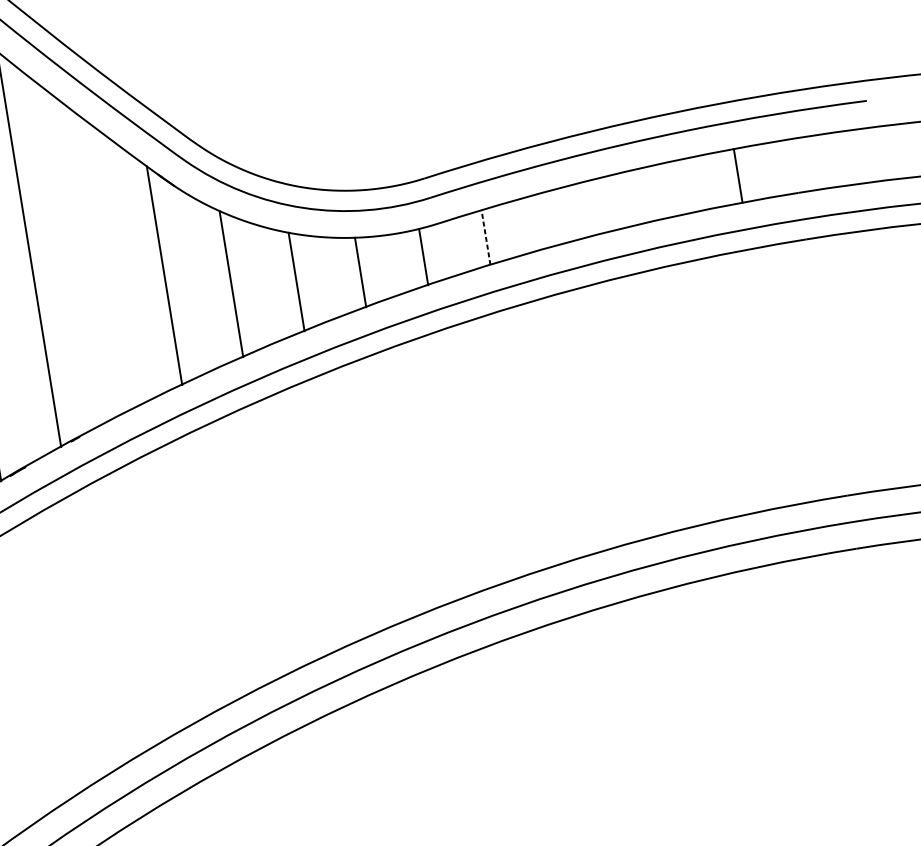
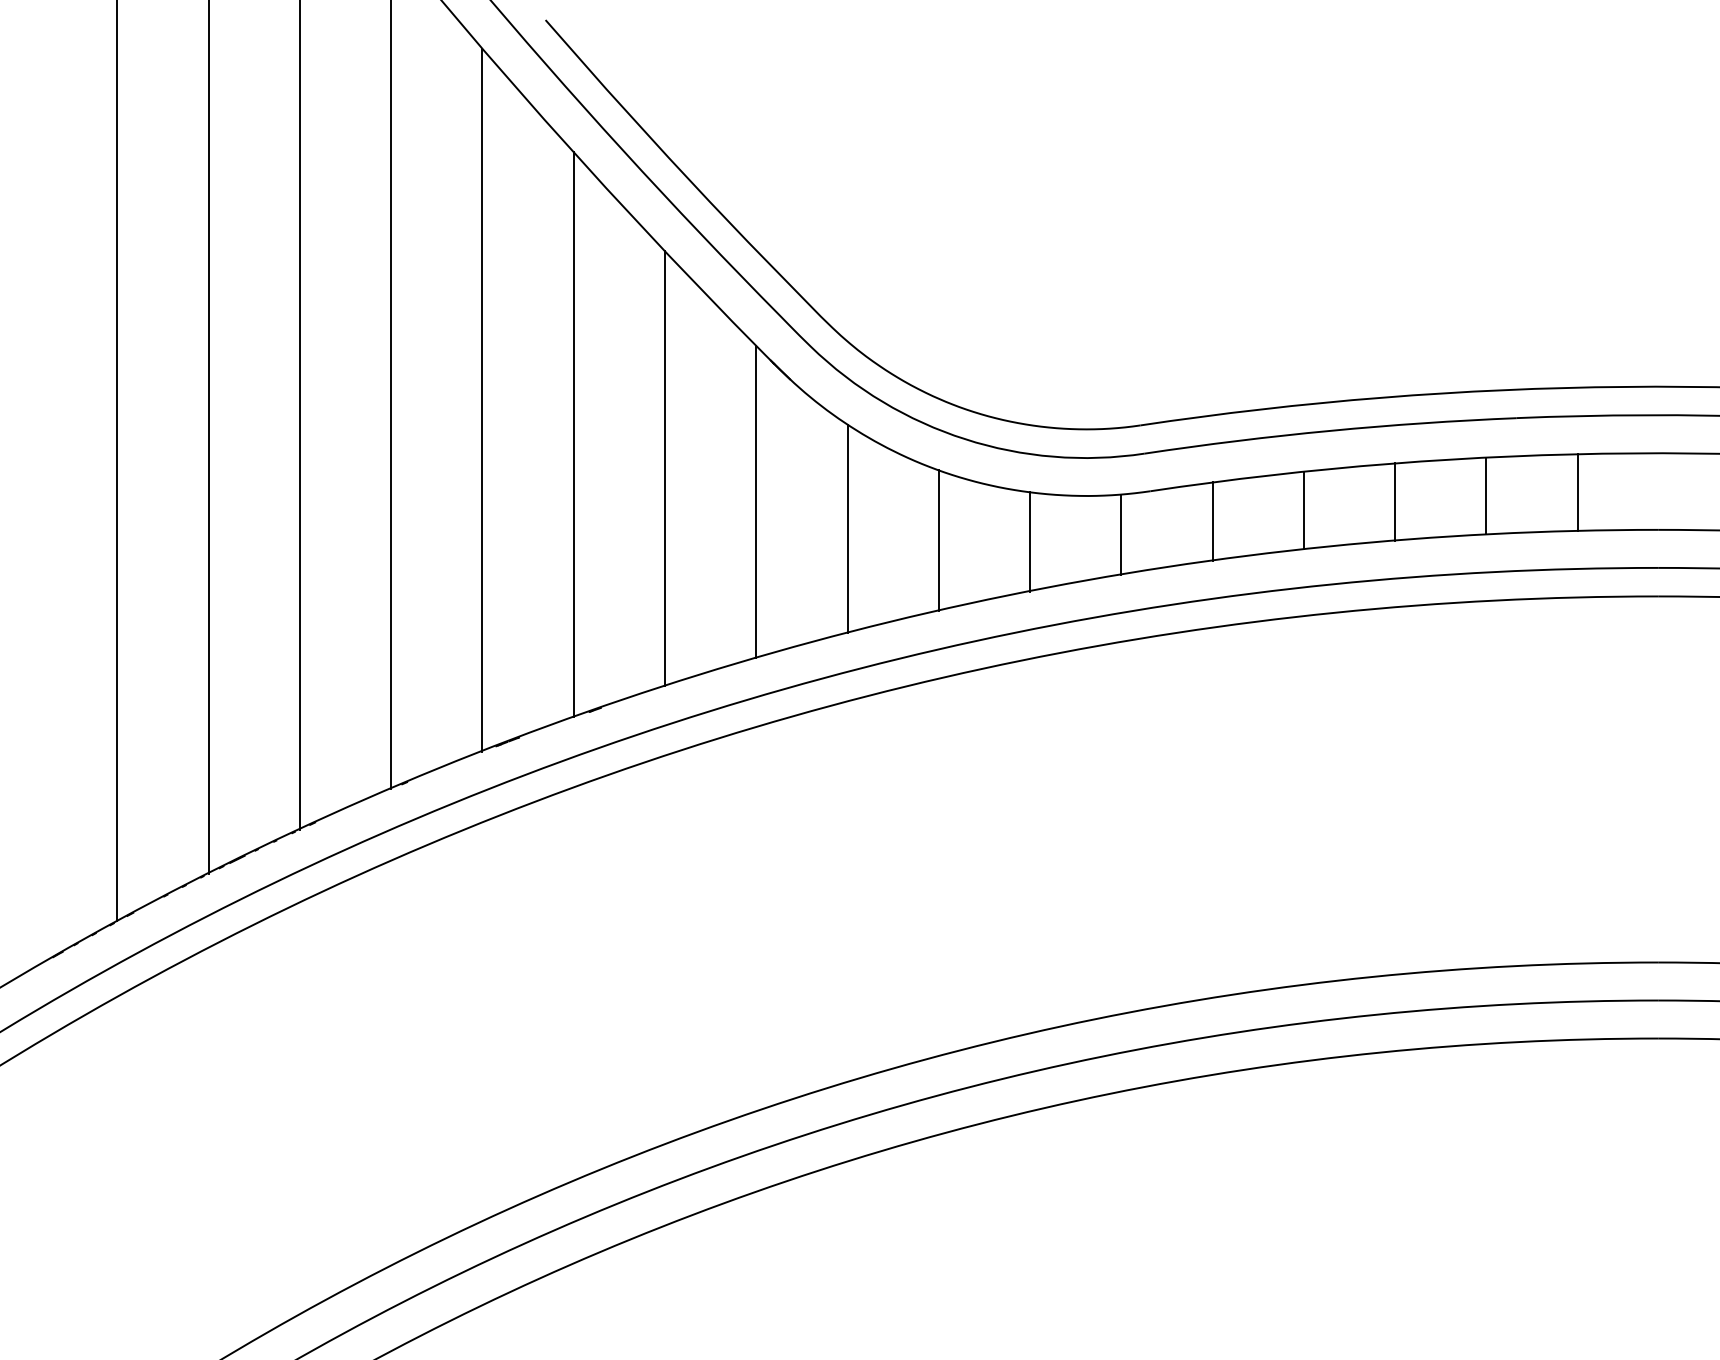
line: (674, 188) -> (1486, 495), added
line: (611, 202) -> (1395, 501), added
line: (548, 219) -> (1303, 510), added
line: (485, 237) -> (1212, 521), dashed -> solid
line: (97, 262) -> (665, 468), added

